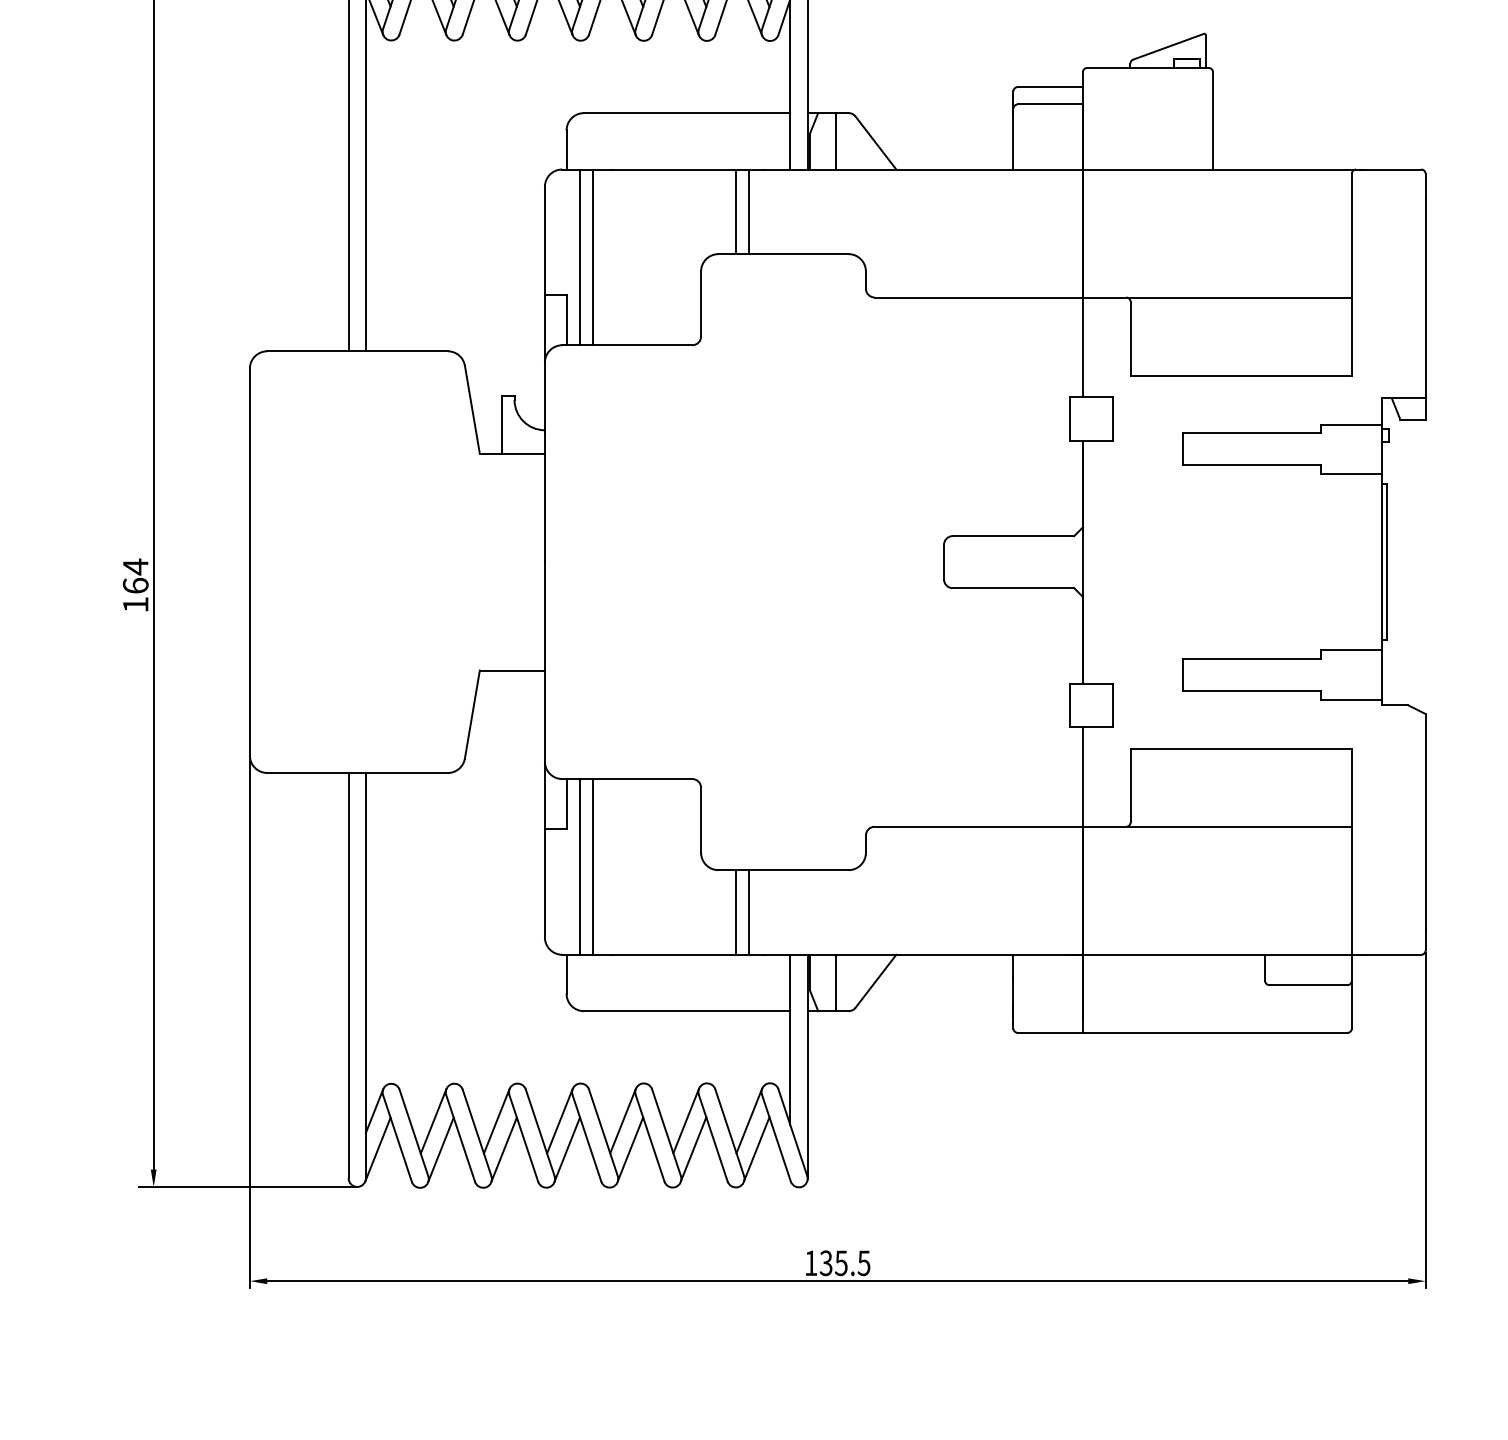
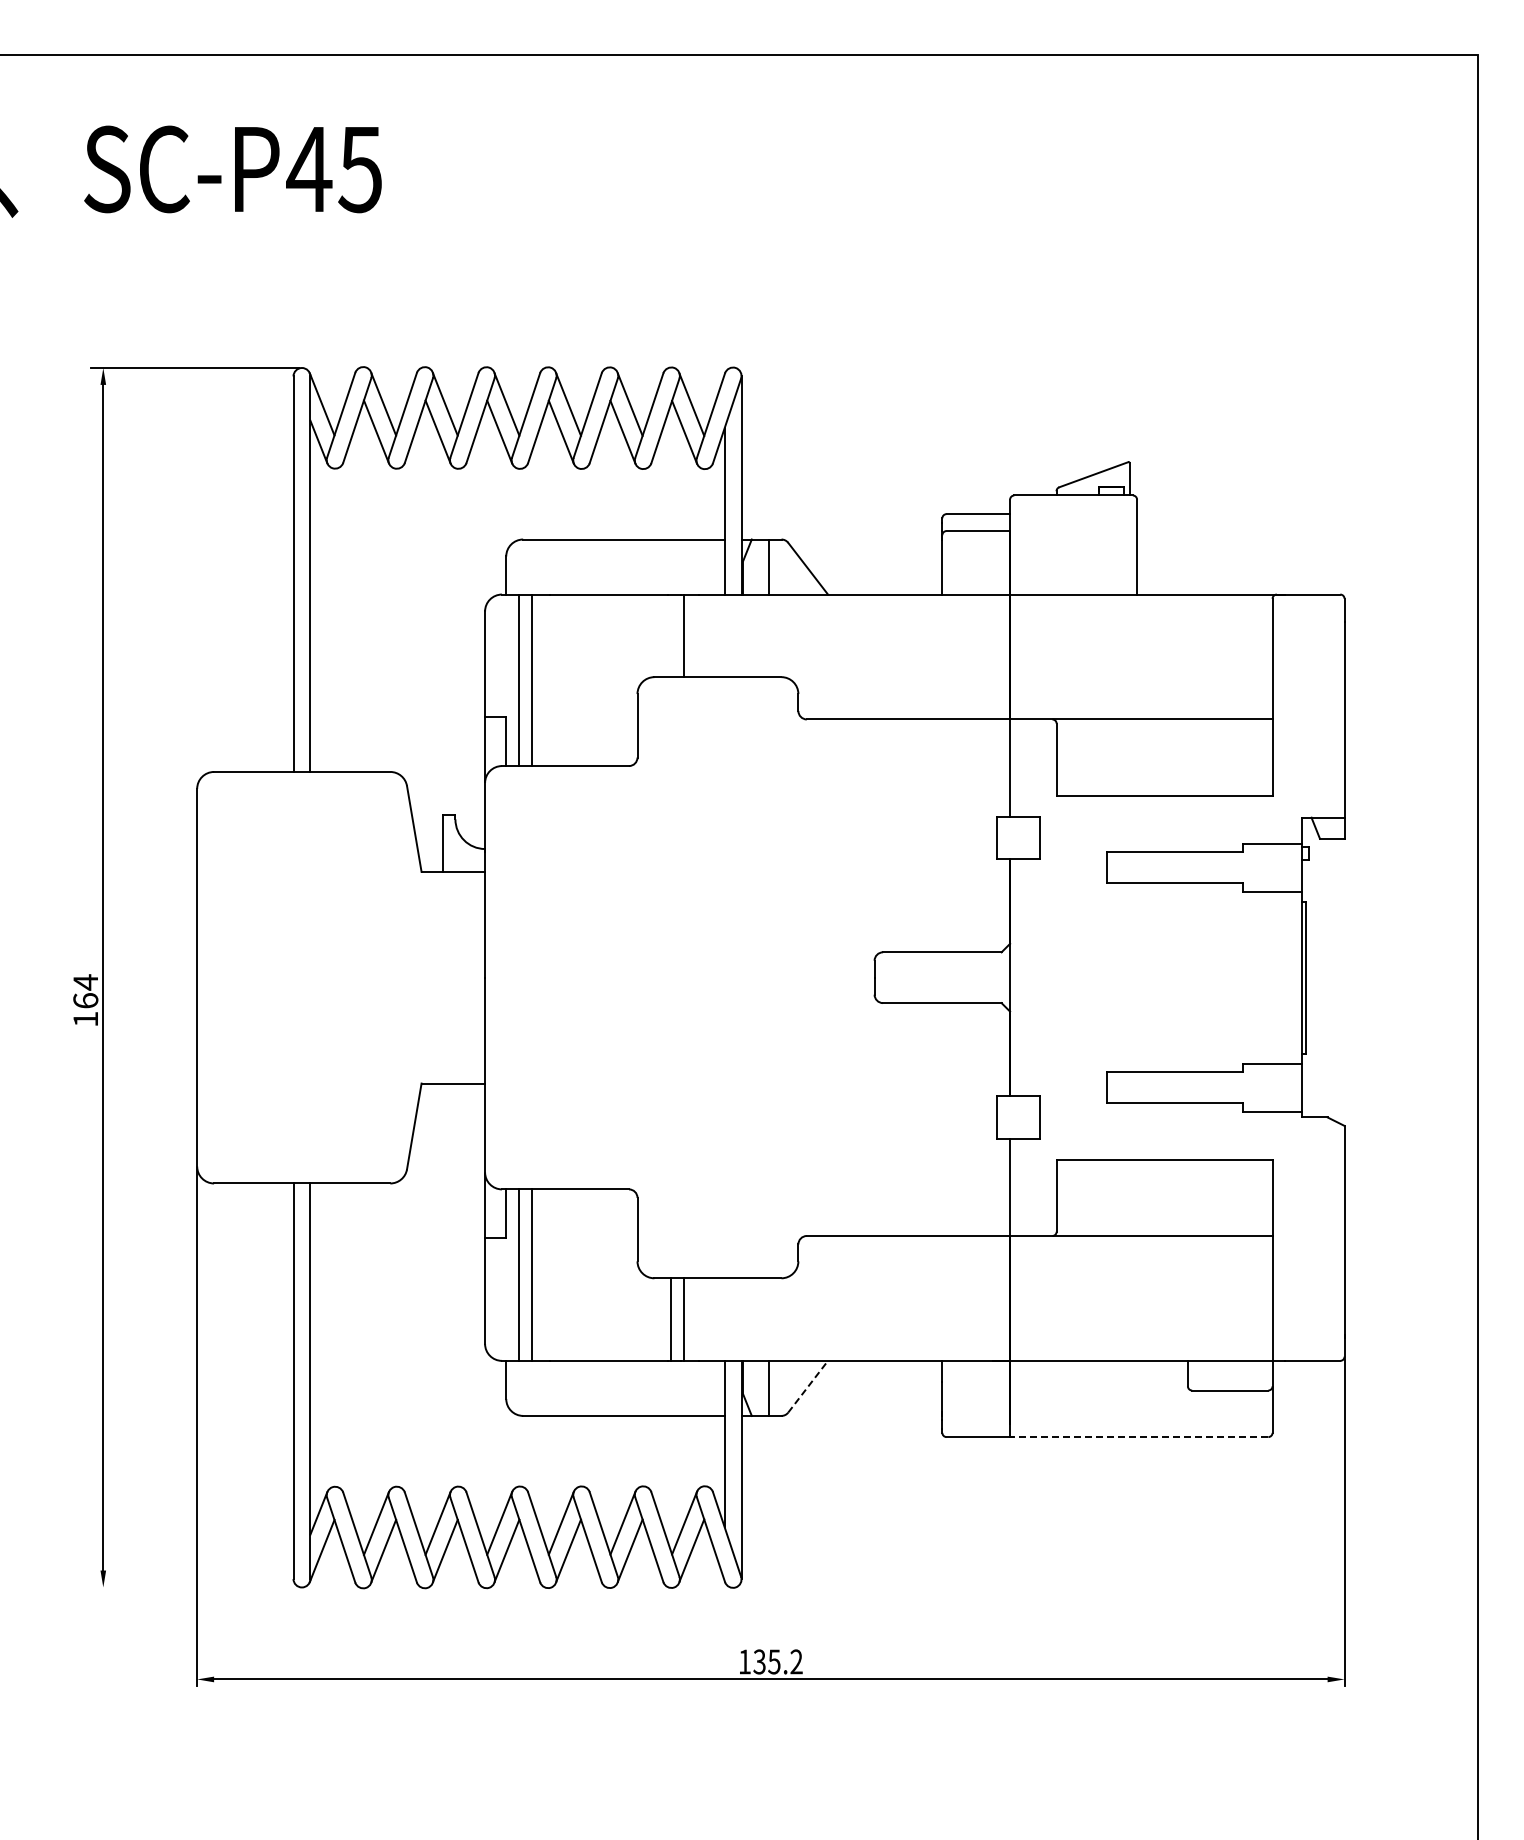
line: (735, 211) -> (671, 635), removed
line: (876, 981) -> (808, 1386), solid -> dashed
line: (1214, 1033) -> (1138, 1437), solid -> dashed
line: (246, 1186) -> (193, 1587), removed
text: (864, 1262) -> (796, 1661), 135.5 -> 135.2

